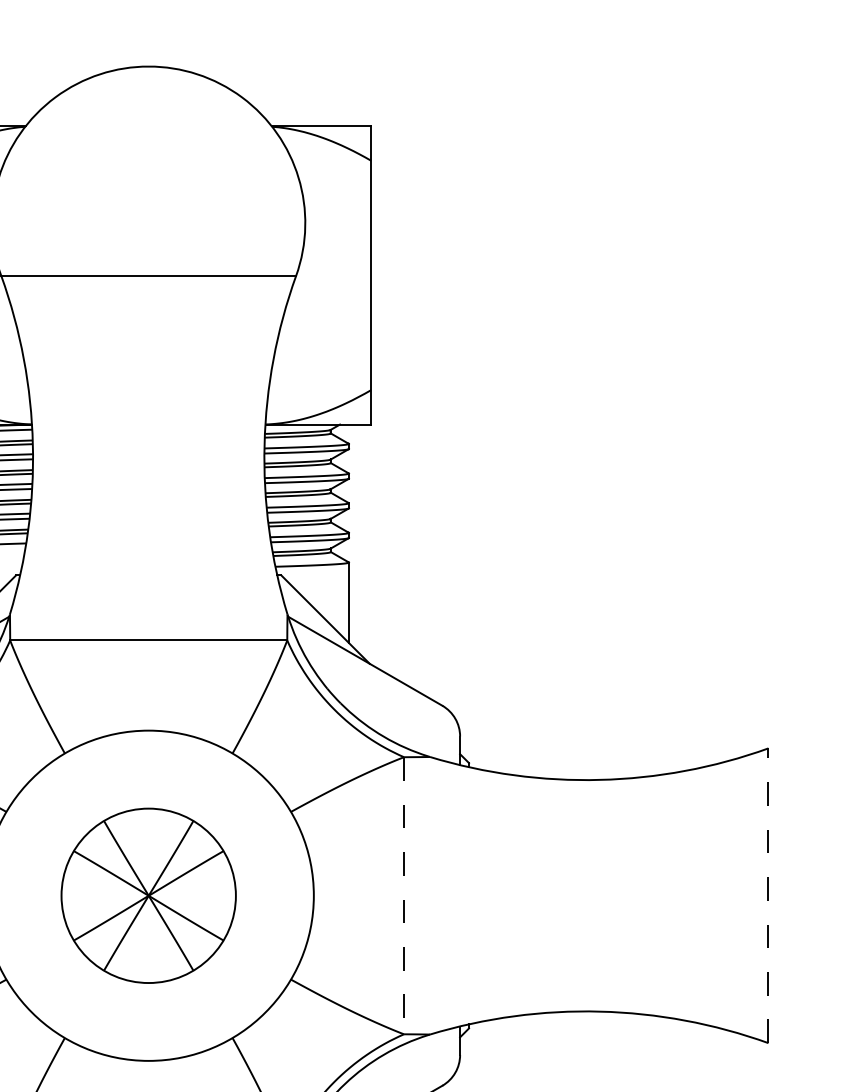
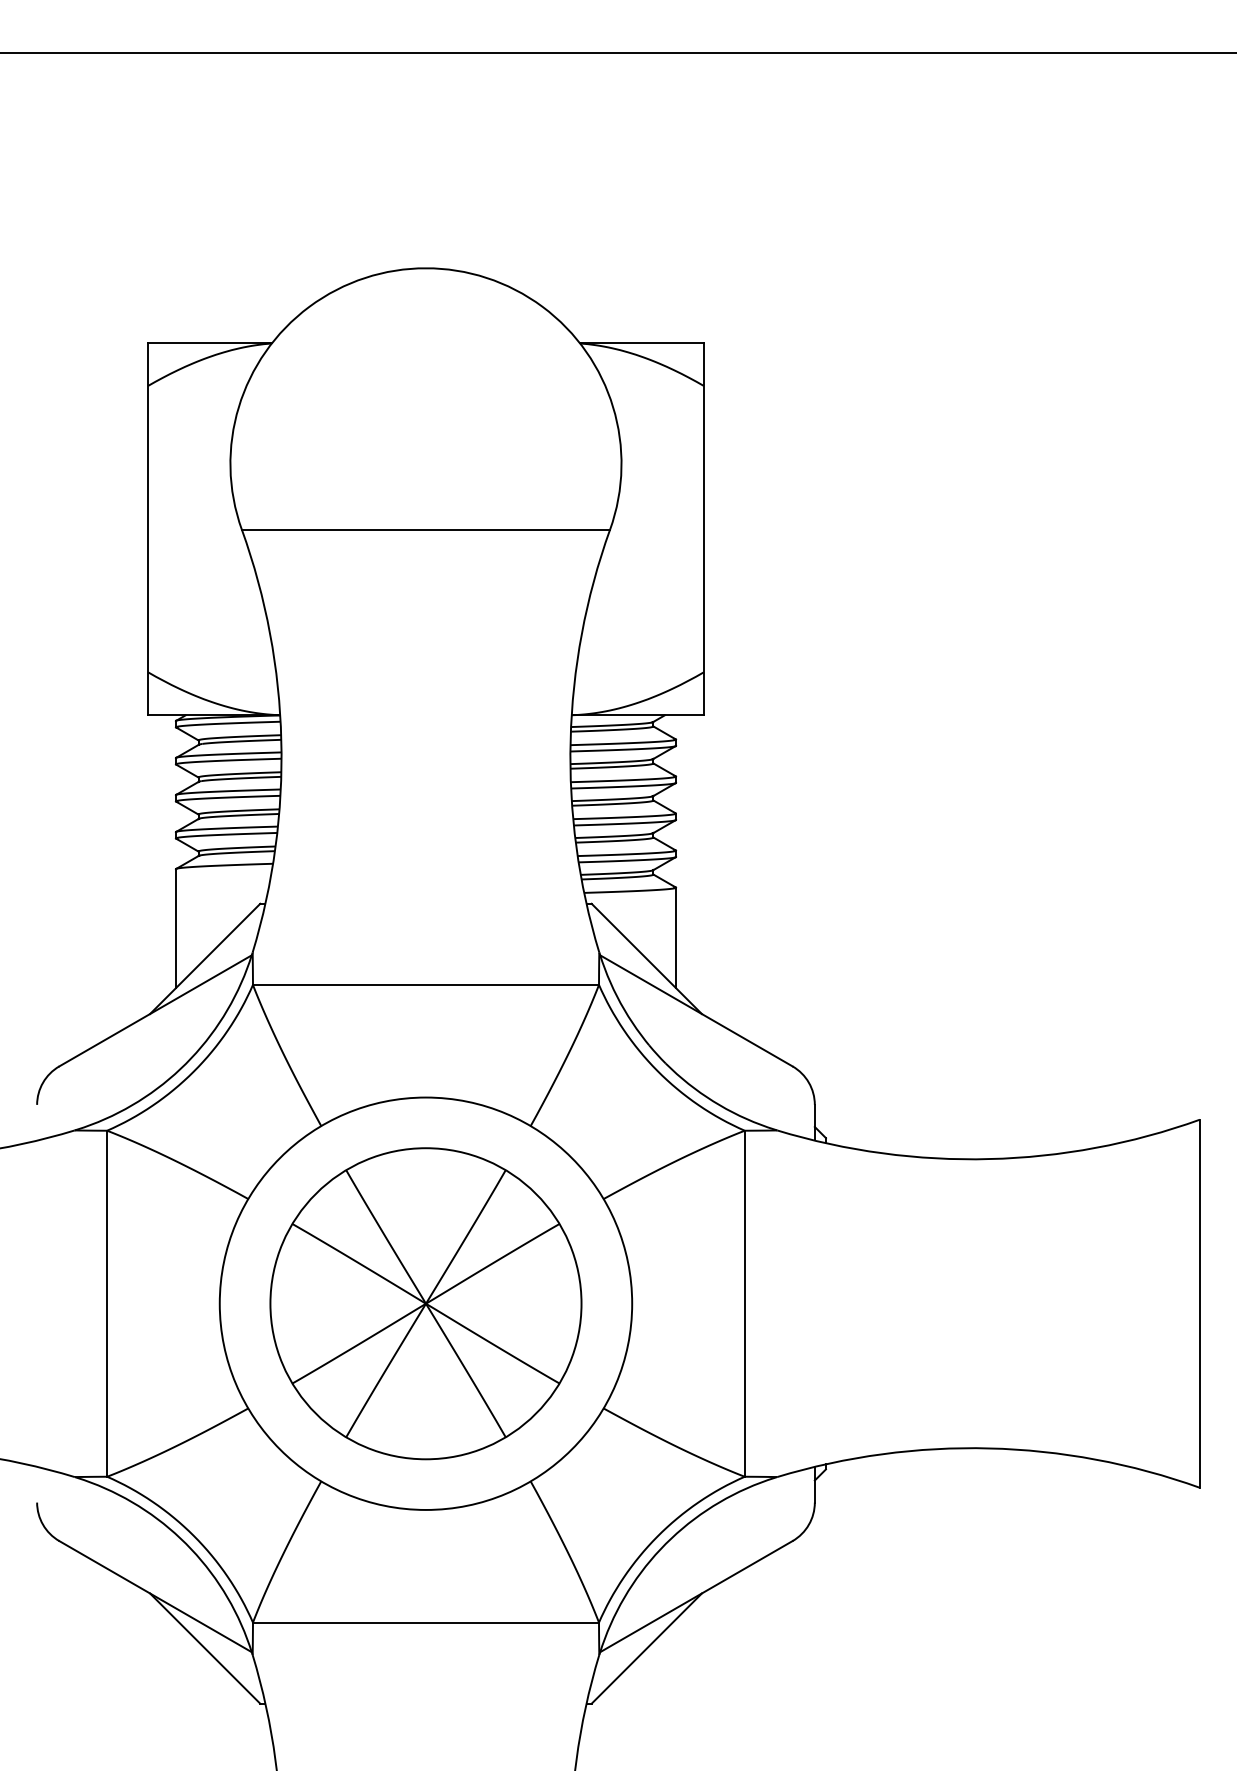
part: (148, 895) -> (425, 1303), size x1.43
line: (768, 895) -> (1199, 1303), dashed -> solid
line: (403, 896) -> (744, 1304), dashed -> solid

